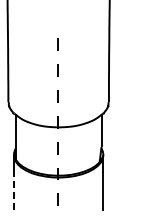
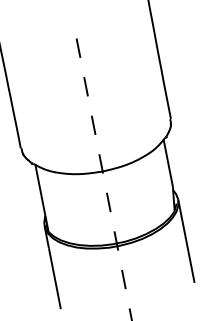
line: (13, 191) -> (54, 280), dashed -> solid

